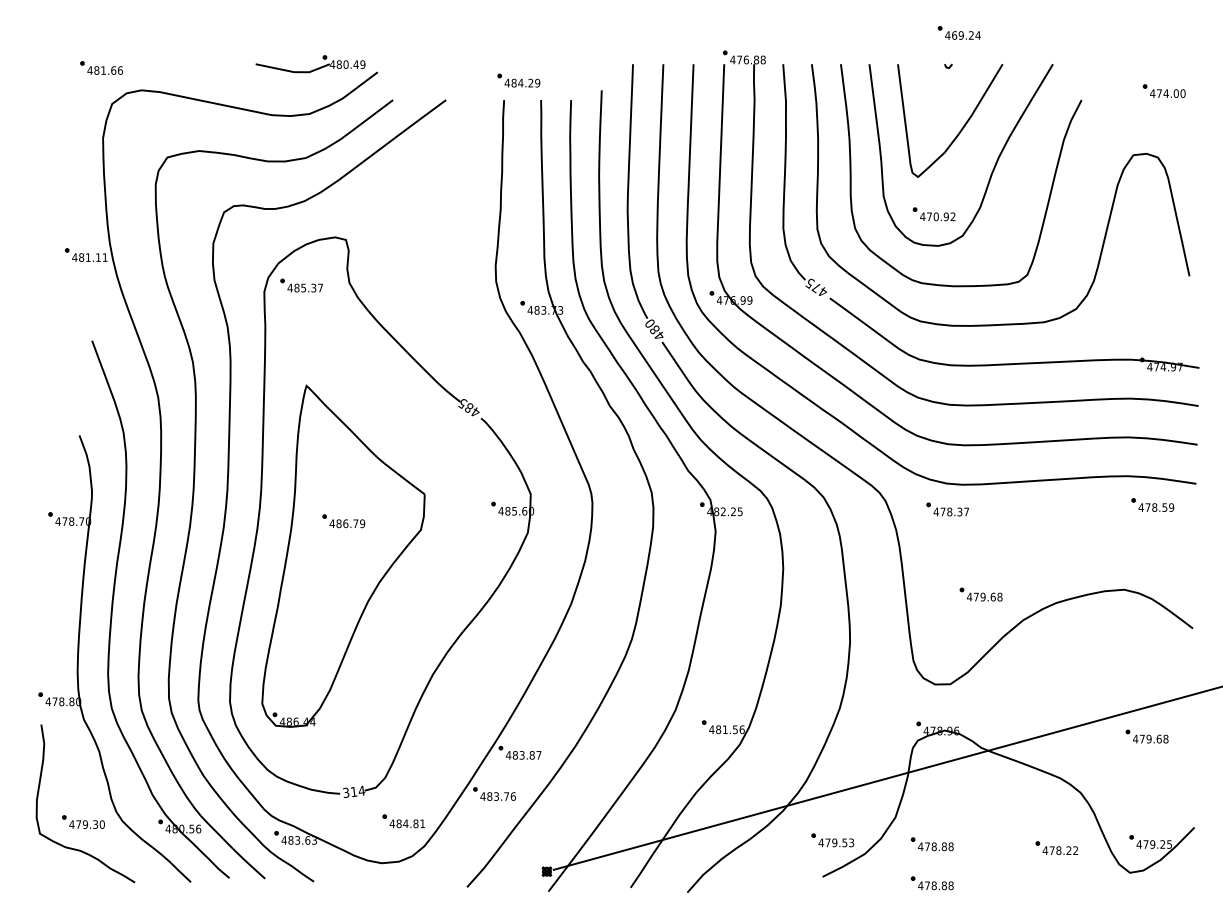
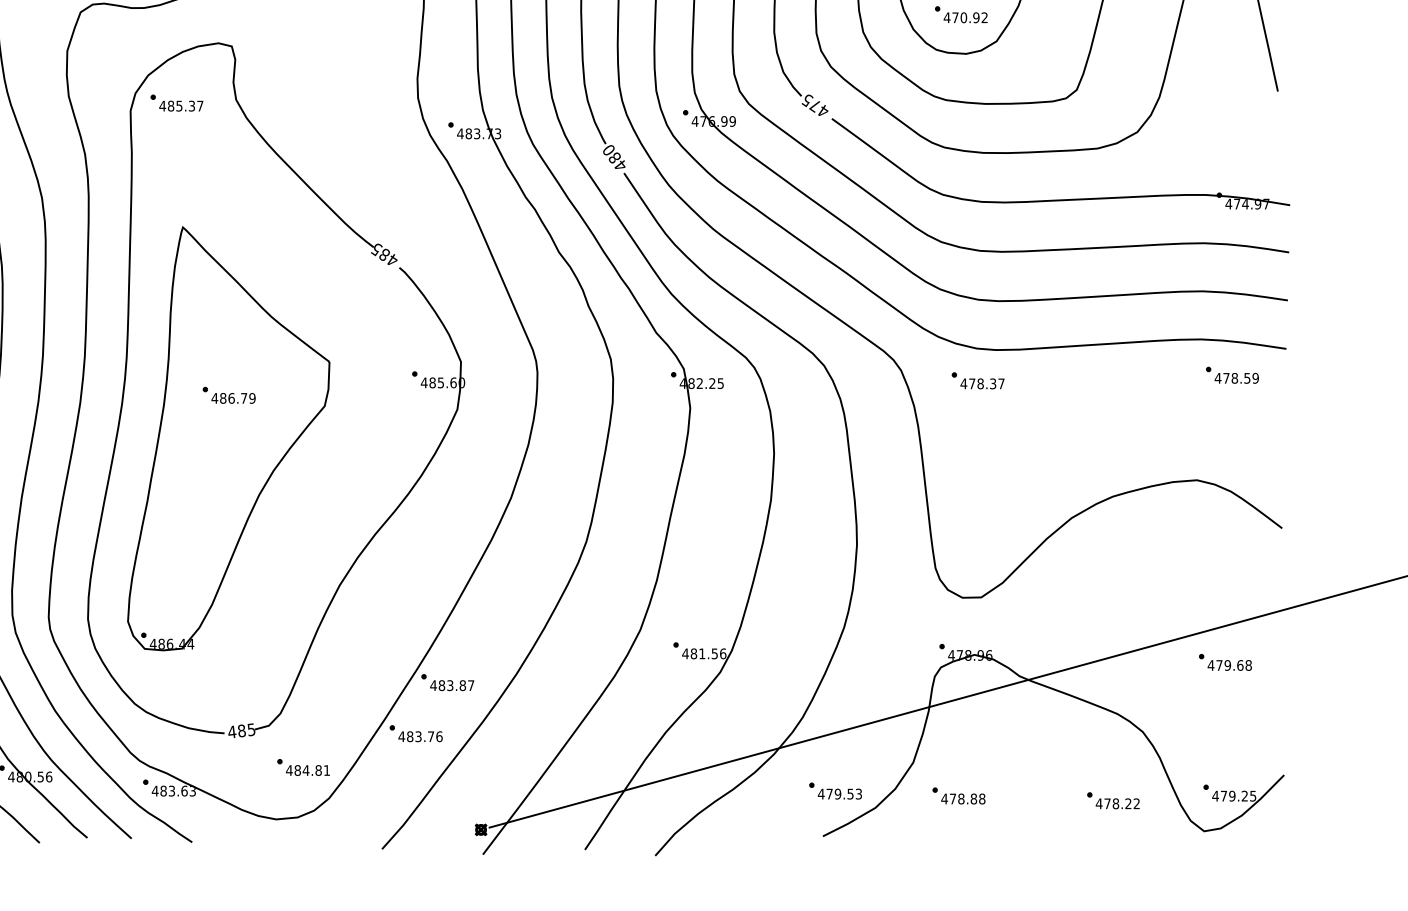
part: (980, 594) -> (1018, 486), removed
text: (354, 792) -> (242, 731), 314 -> 485
part: (931, 883) -> (957, 844), removed

